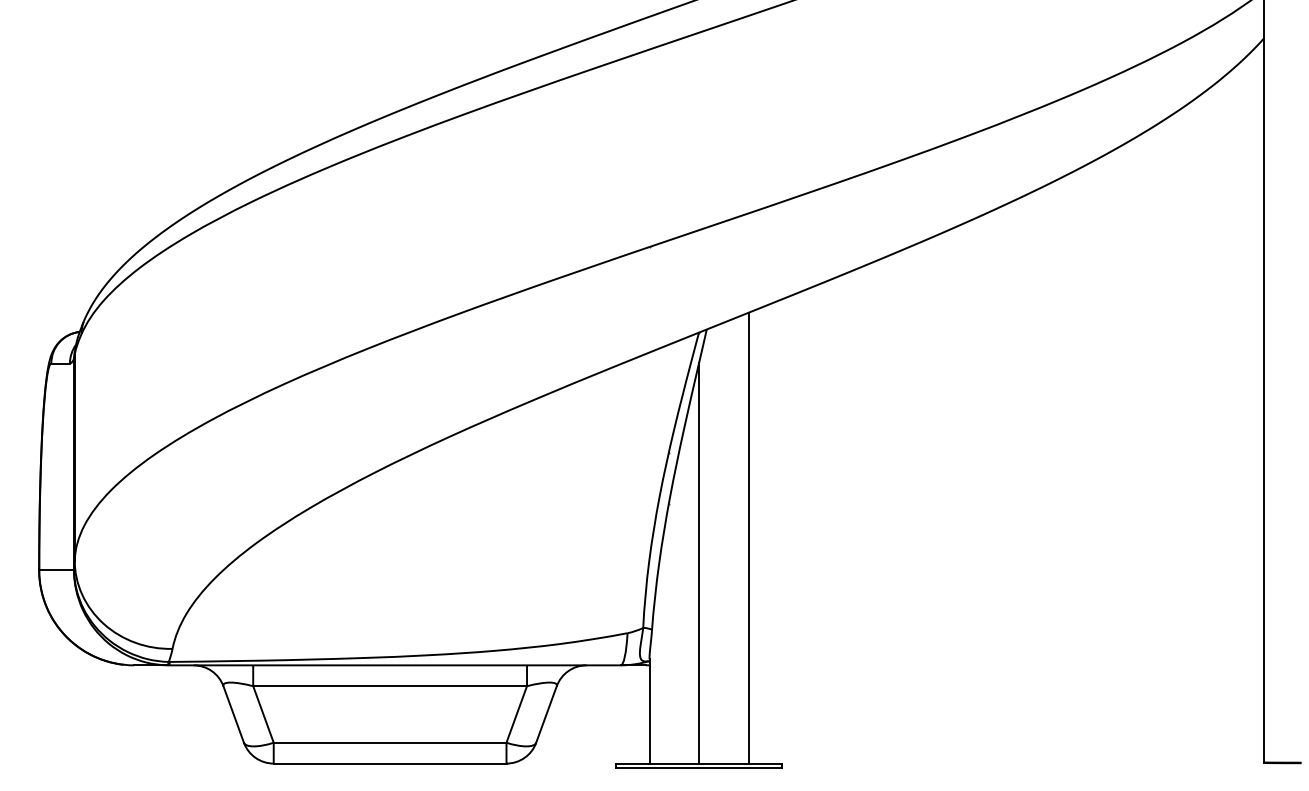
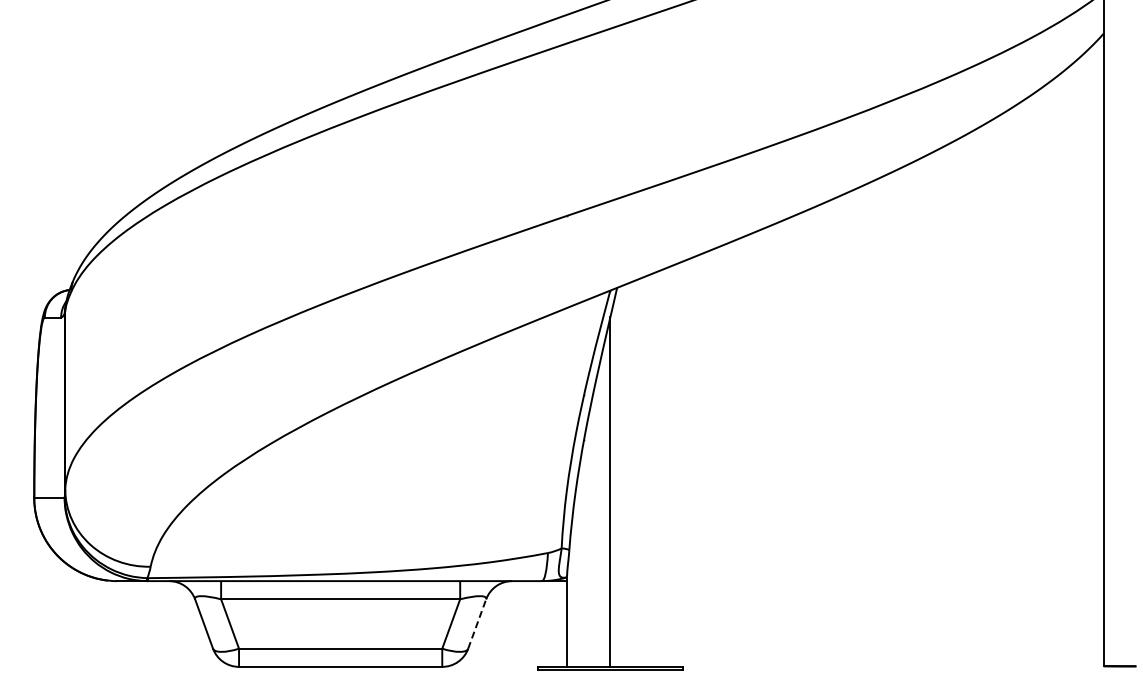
line: (748, 537) -> (653, 469), removed
line: (546, 713) -> (477, 623), solid -> dashed

